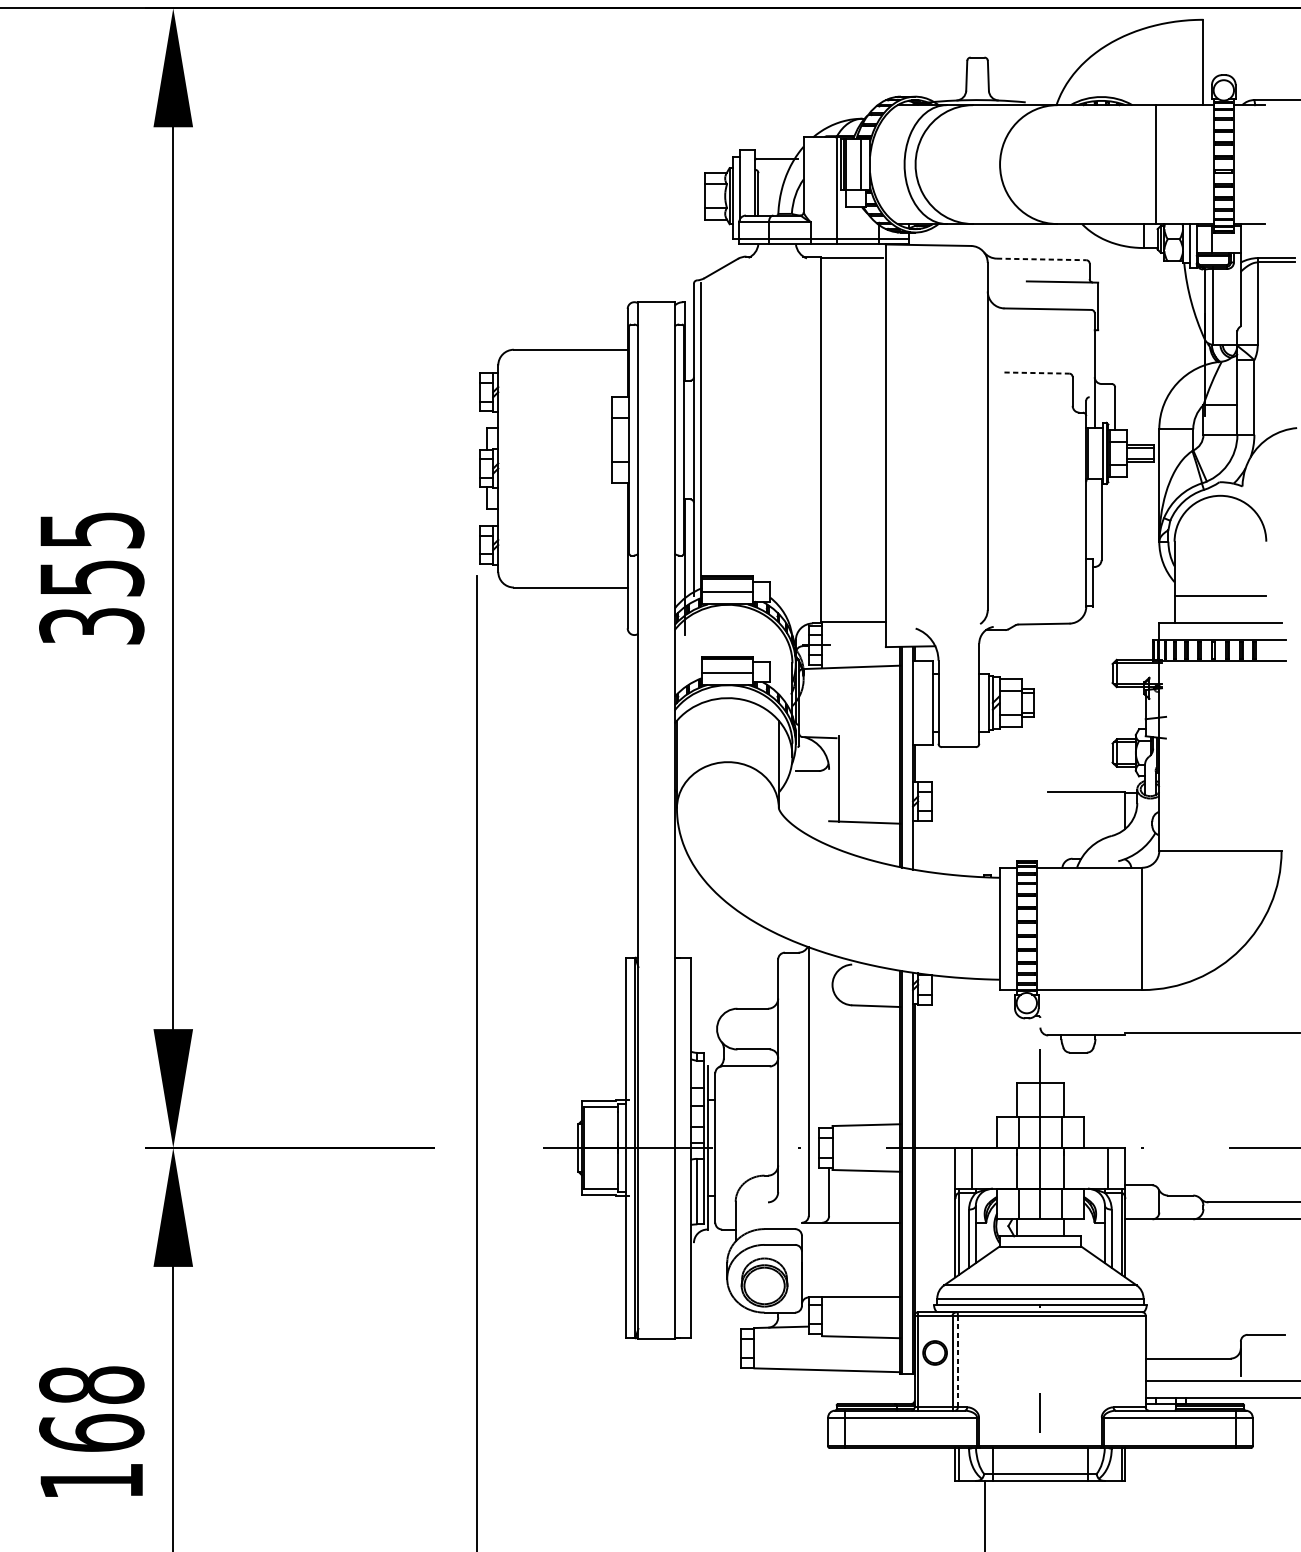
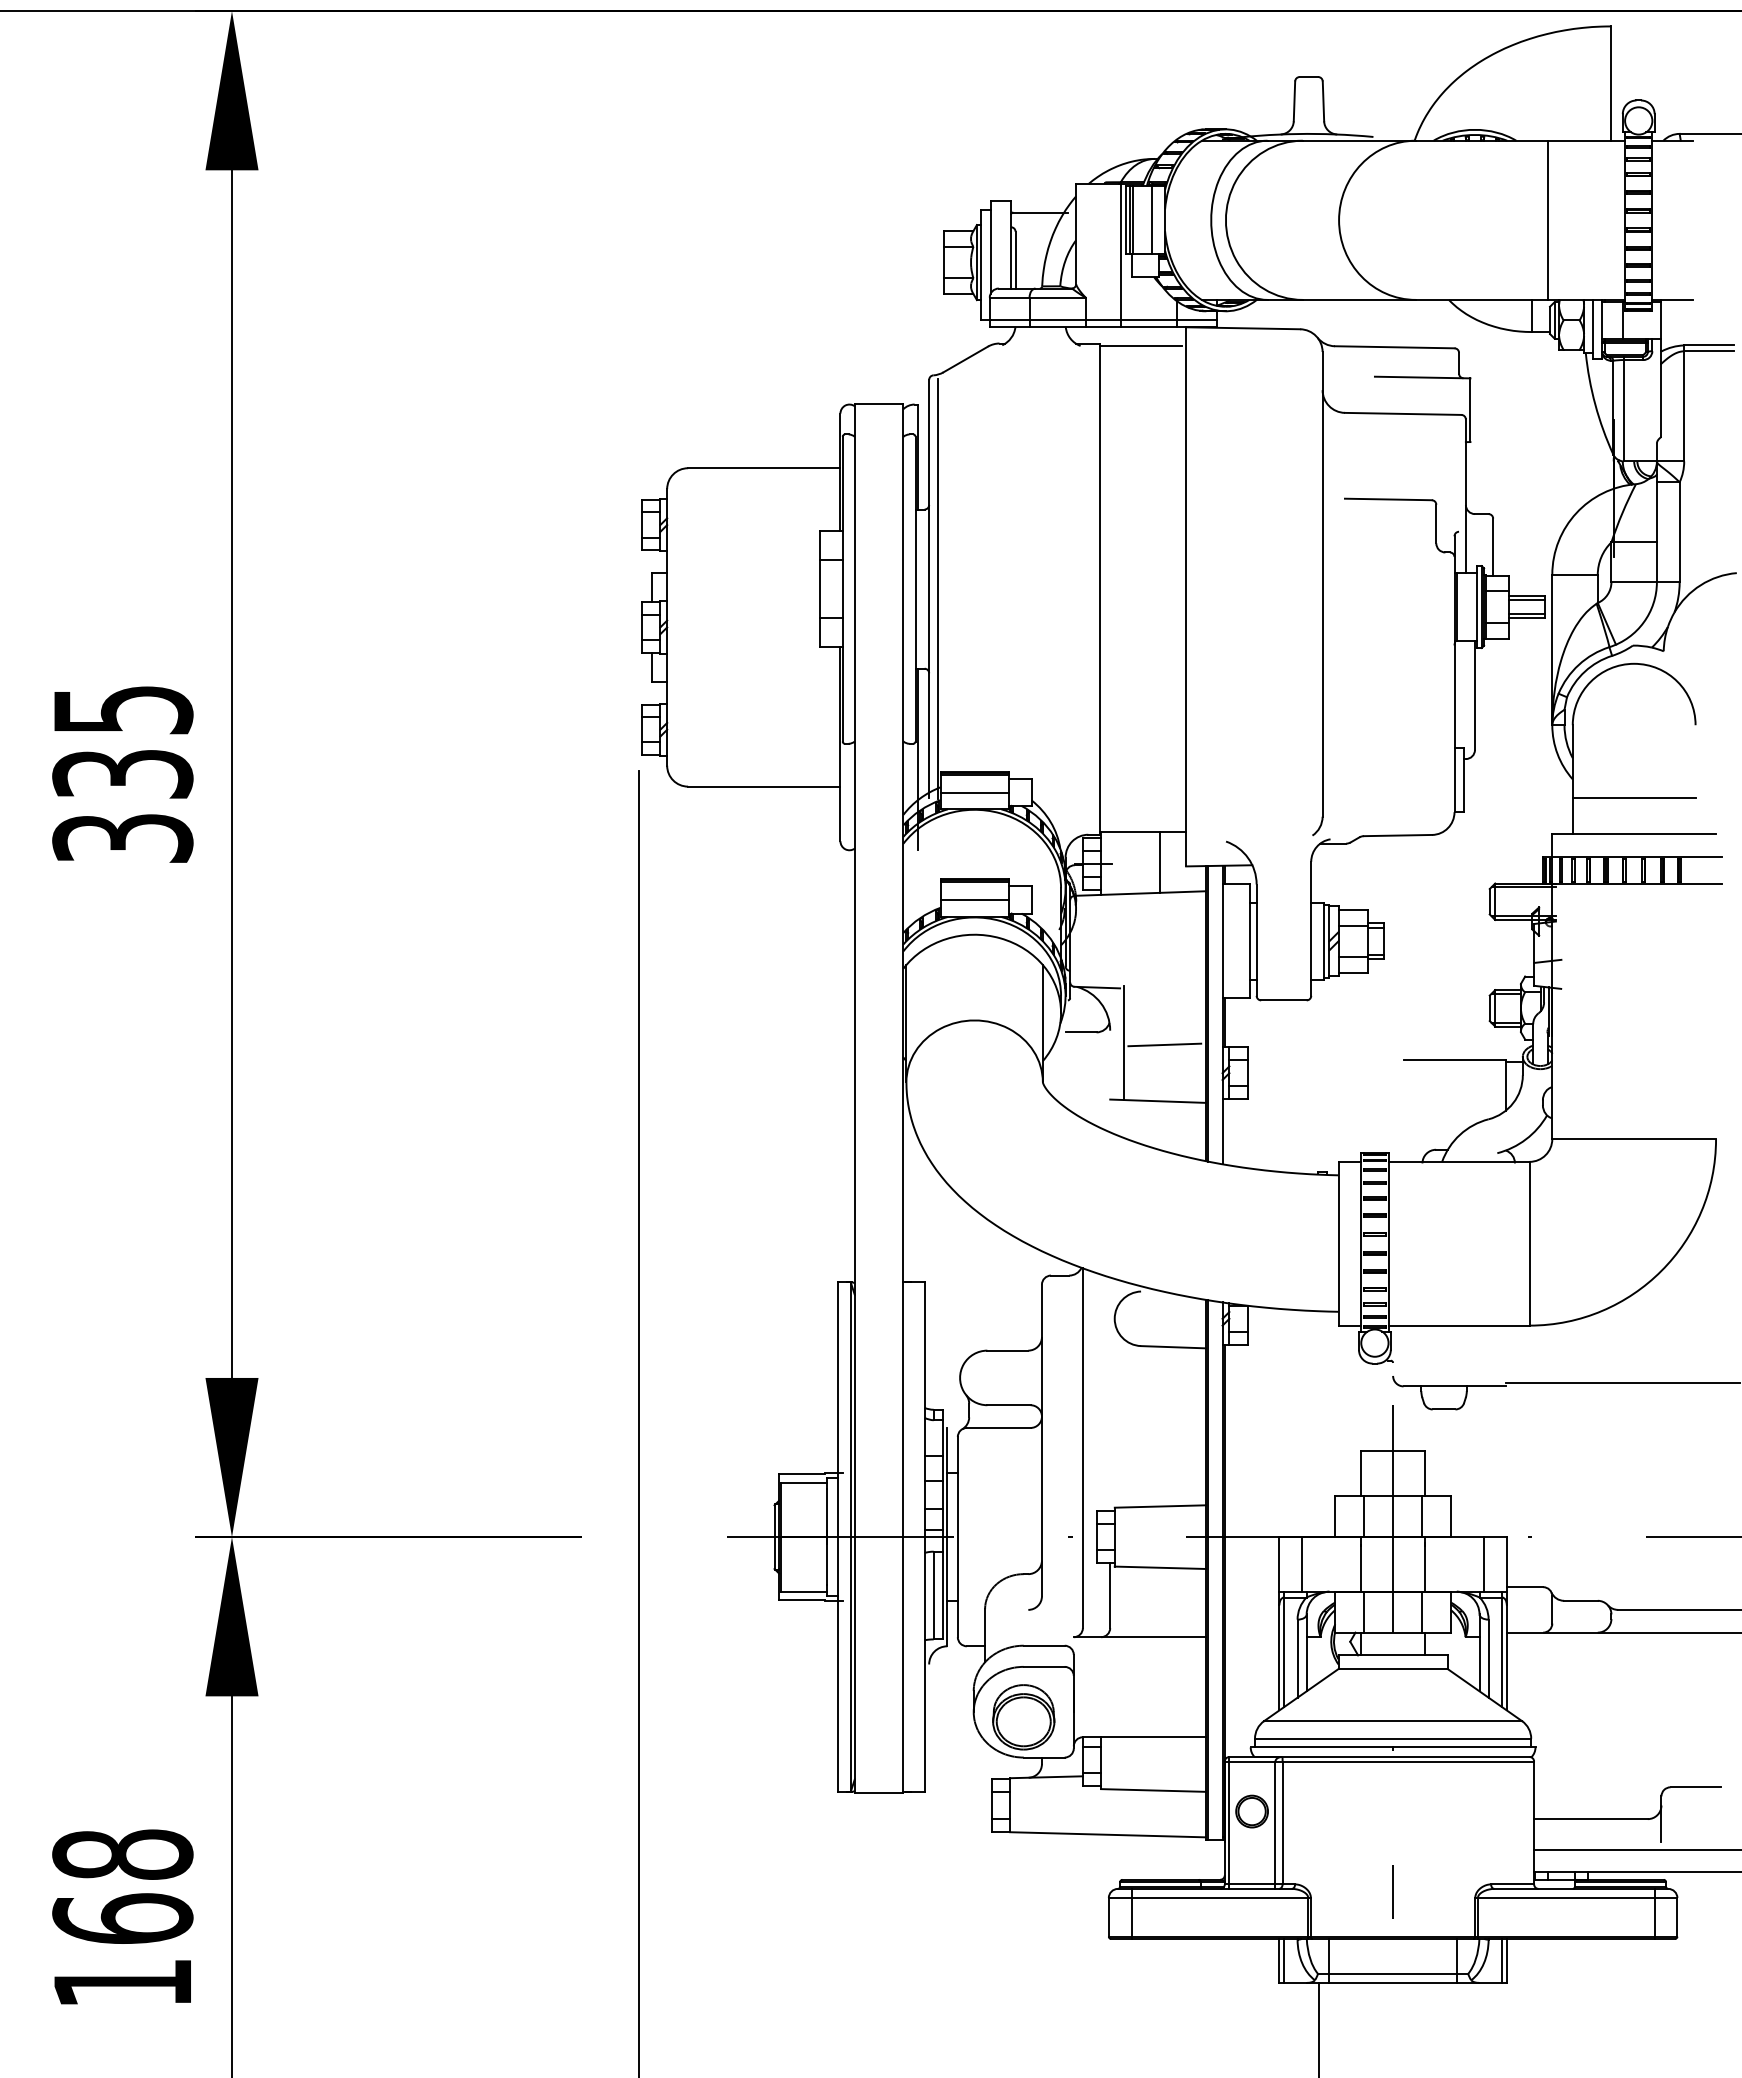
line: (1041, 259) -> (1394, 347), dashed -> solid
line: (1036, 373) -> (1388, 499), dashed -> solid
text: (91, 578) -> (122, 774), 355 -> 335
line: (866, 644) -> (1160, 862), added
line: (869, 780) -> (1164, 1044), added
line: (957, 1361) -> (1282, 1823), dashed -> solid

